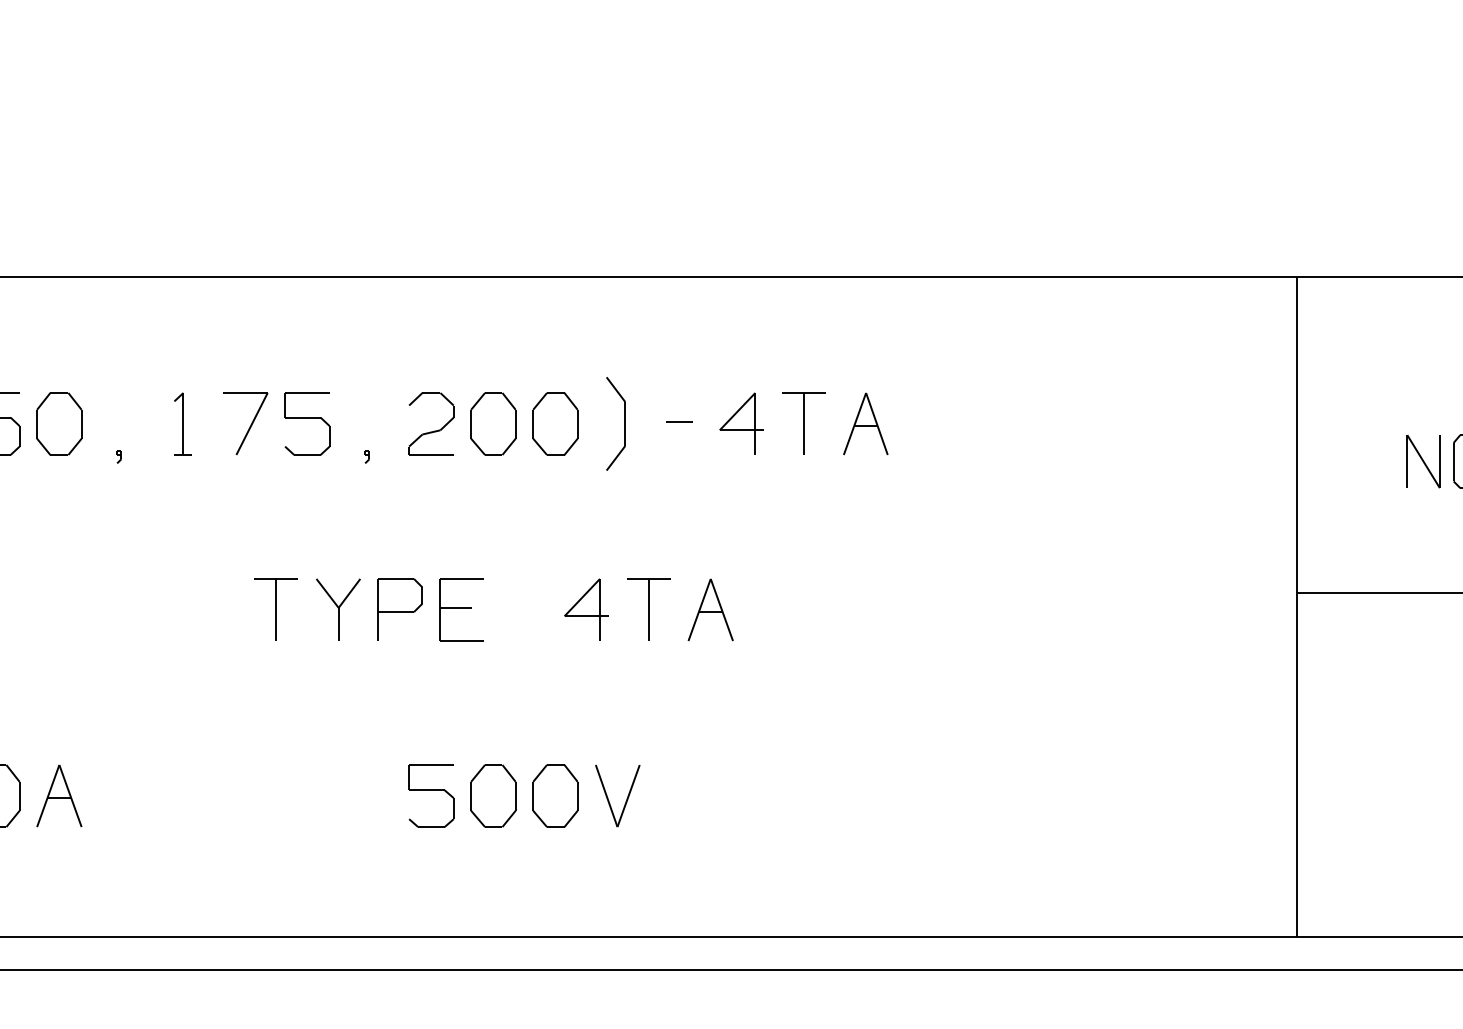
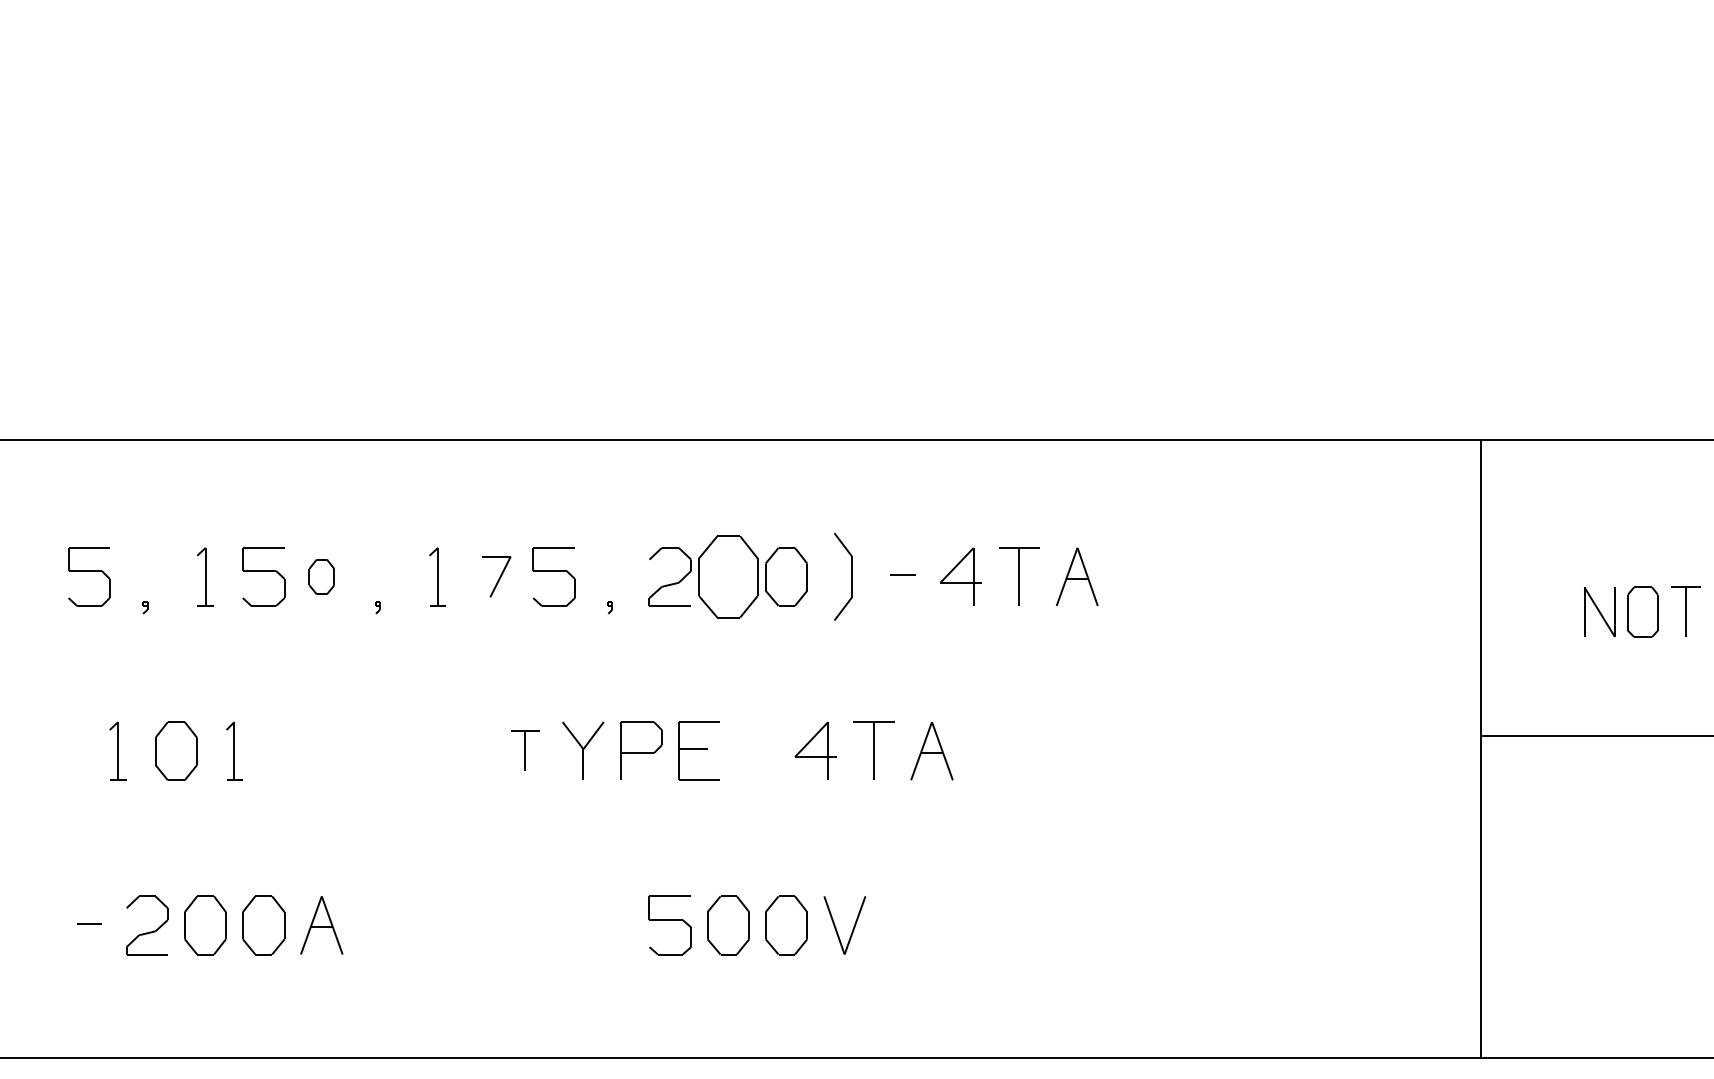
part: (59, 423) -> (321, 576), size x0.6
part: (245, 423) -> (496, 576), size x0.7
part: (493, 423) -> (728, 576), size x1.4
part: (276, 609) -> (525, 750), size x0.7

